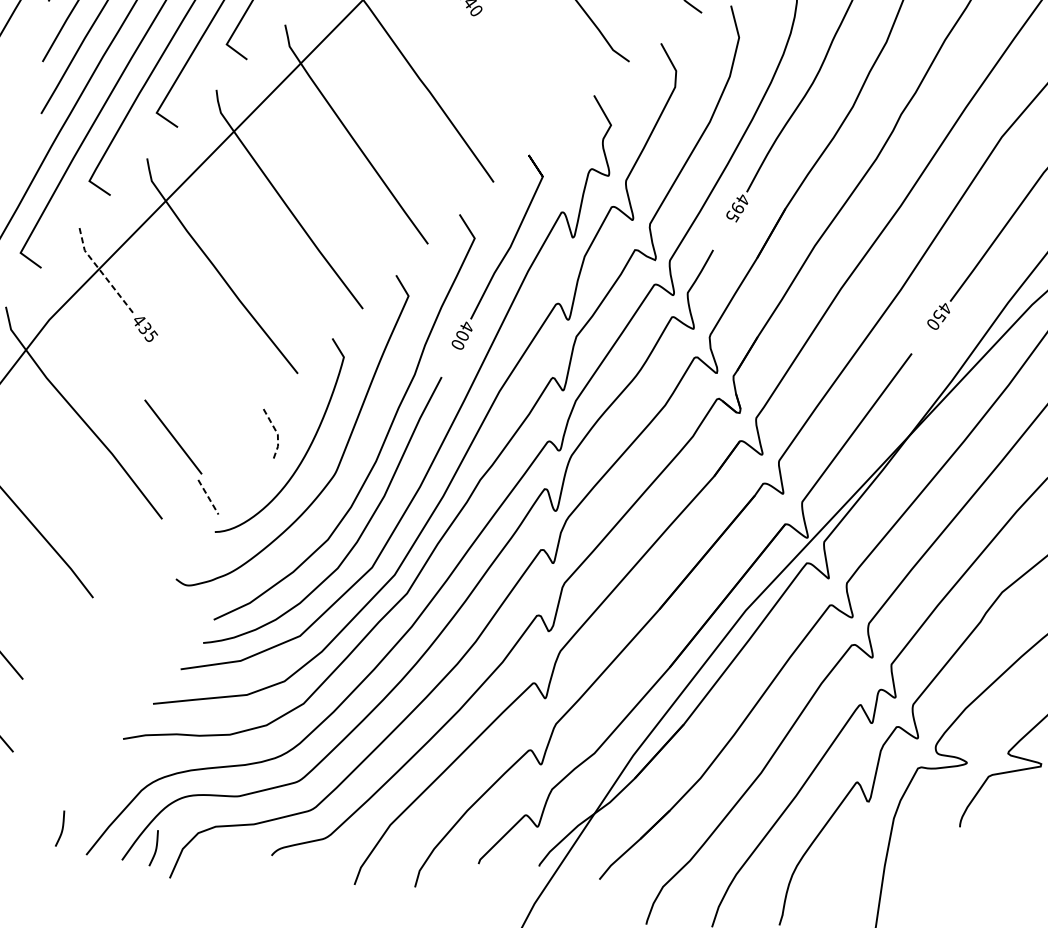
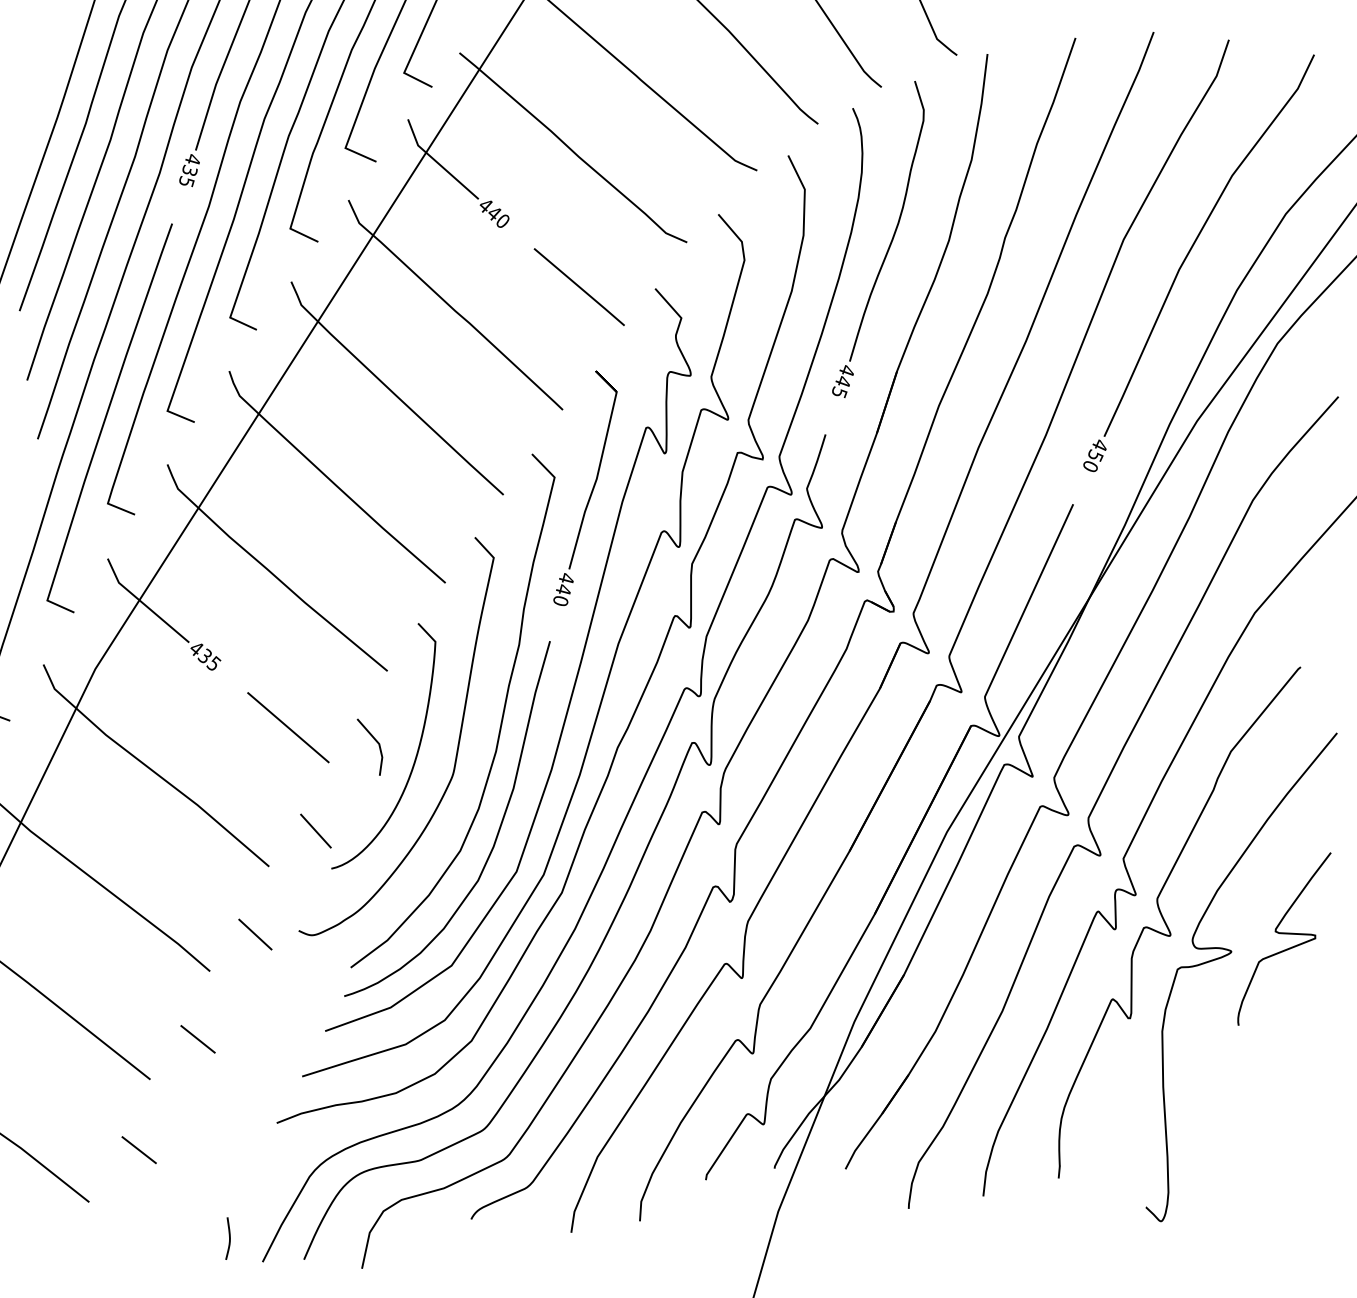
line: (529, 79) -> (578, 286), added
text: (737, 207) -> (842, 381), 495 -> 445
line: (101, 273) -> (143, 604), dashed -> solid
text: (462, 335) -> (563, 589), 400 -> 440
line: (277, 434) -> (379, 744), dashed -> solid
line: (173, 436) -> (288, 727), moved
line: (208, 497) -> (316, 831), dashed -> solid
line: (138, 574) -> (255, 934), added
line: (70, 653) -> (197, 1039), added
curve: (155, 848) -> (339, 1238), removed

